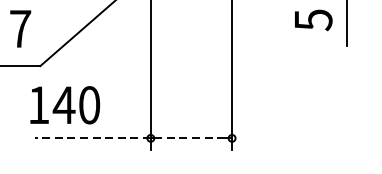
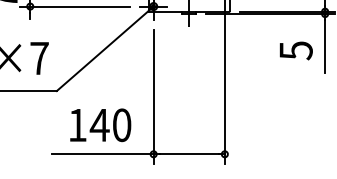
text: (65, 105) -> (100, 125), moved
line: (93, 138) -> (103, 154), dashed -> solid
line: (190, 138) -> (188, 154), dashed -> solid

